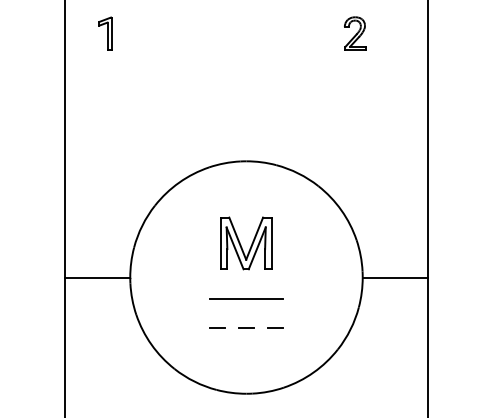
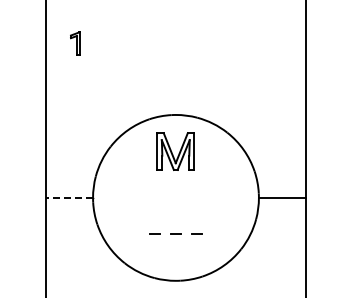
part: (105, 33) -> (75, 43), moved
part: (355, 33) -> (253, 23), removed
part: (245, 243) -> (175, 151), moved
line: (97, 276) -> (69, 197), solid -> dashed
line: (245, 299) -> (175, 213), removed

